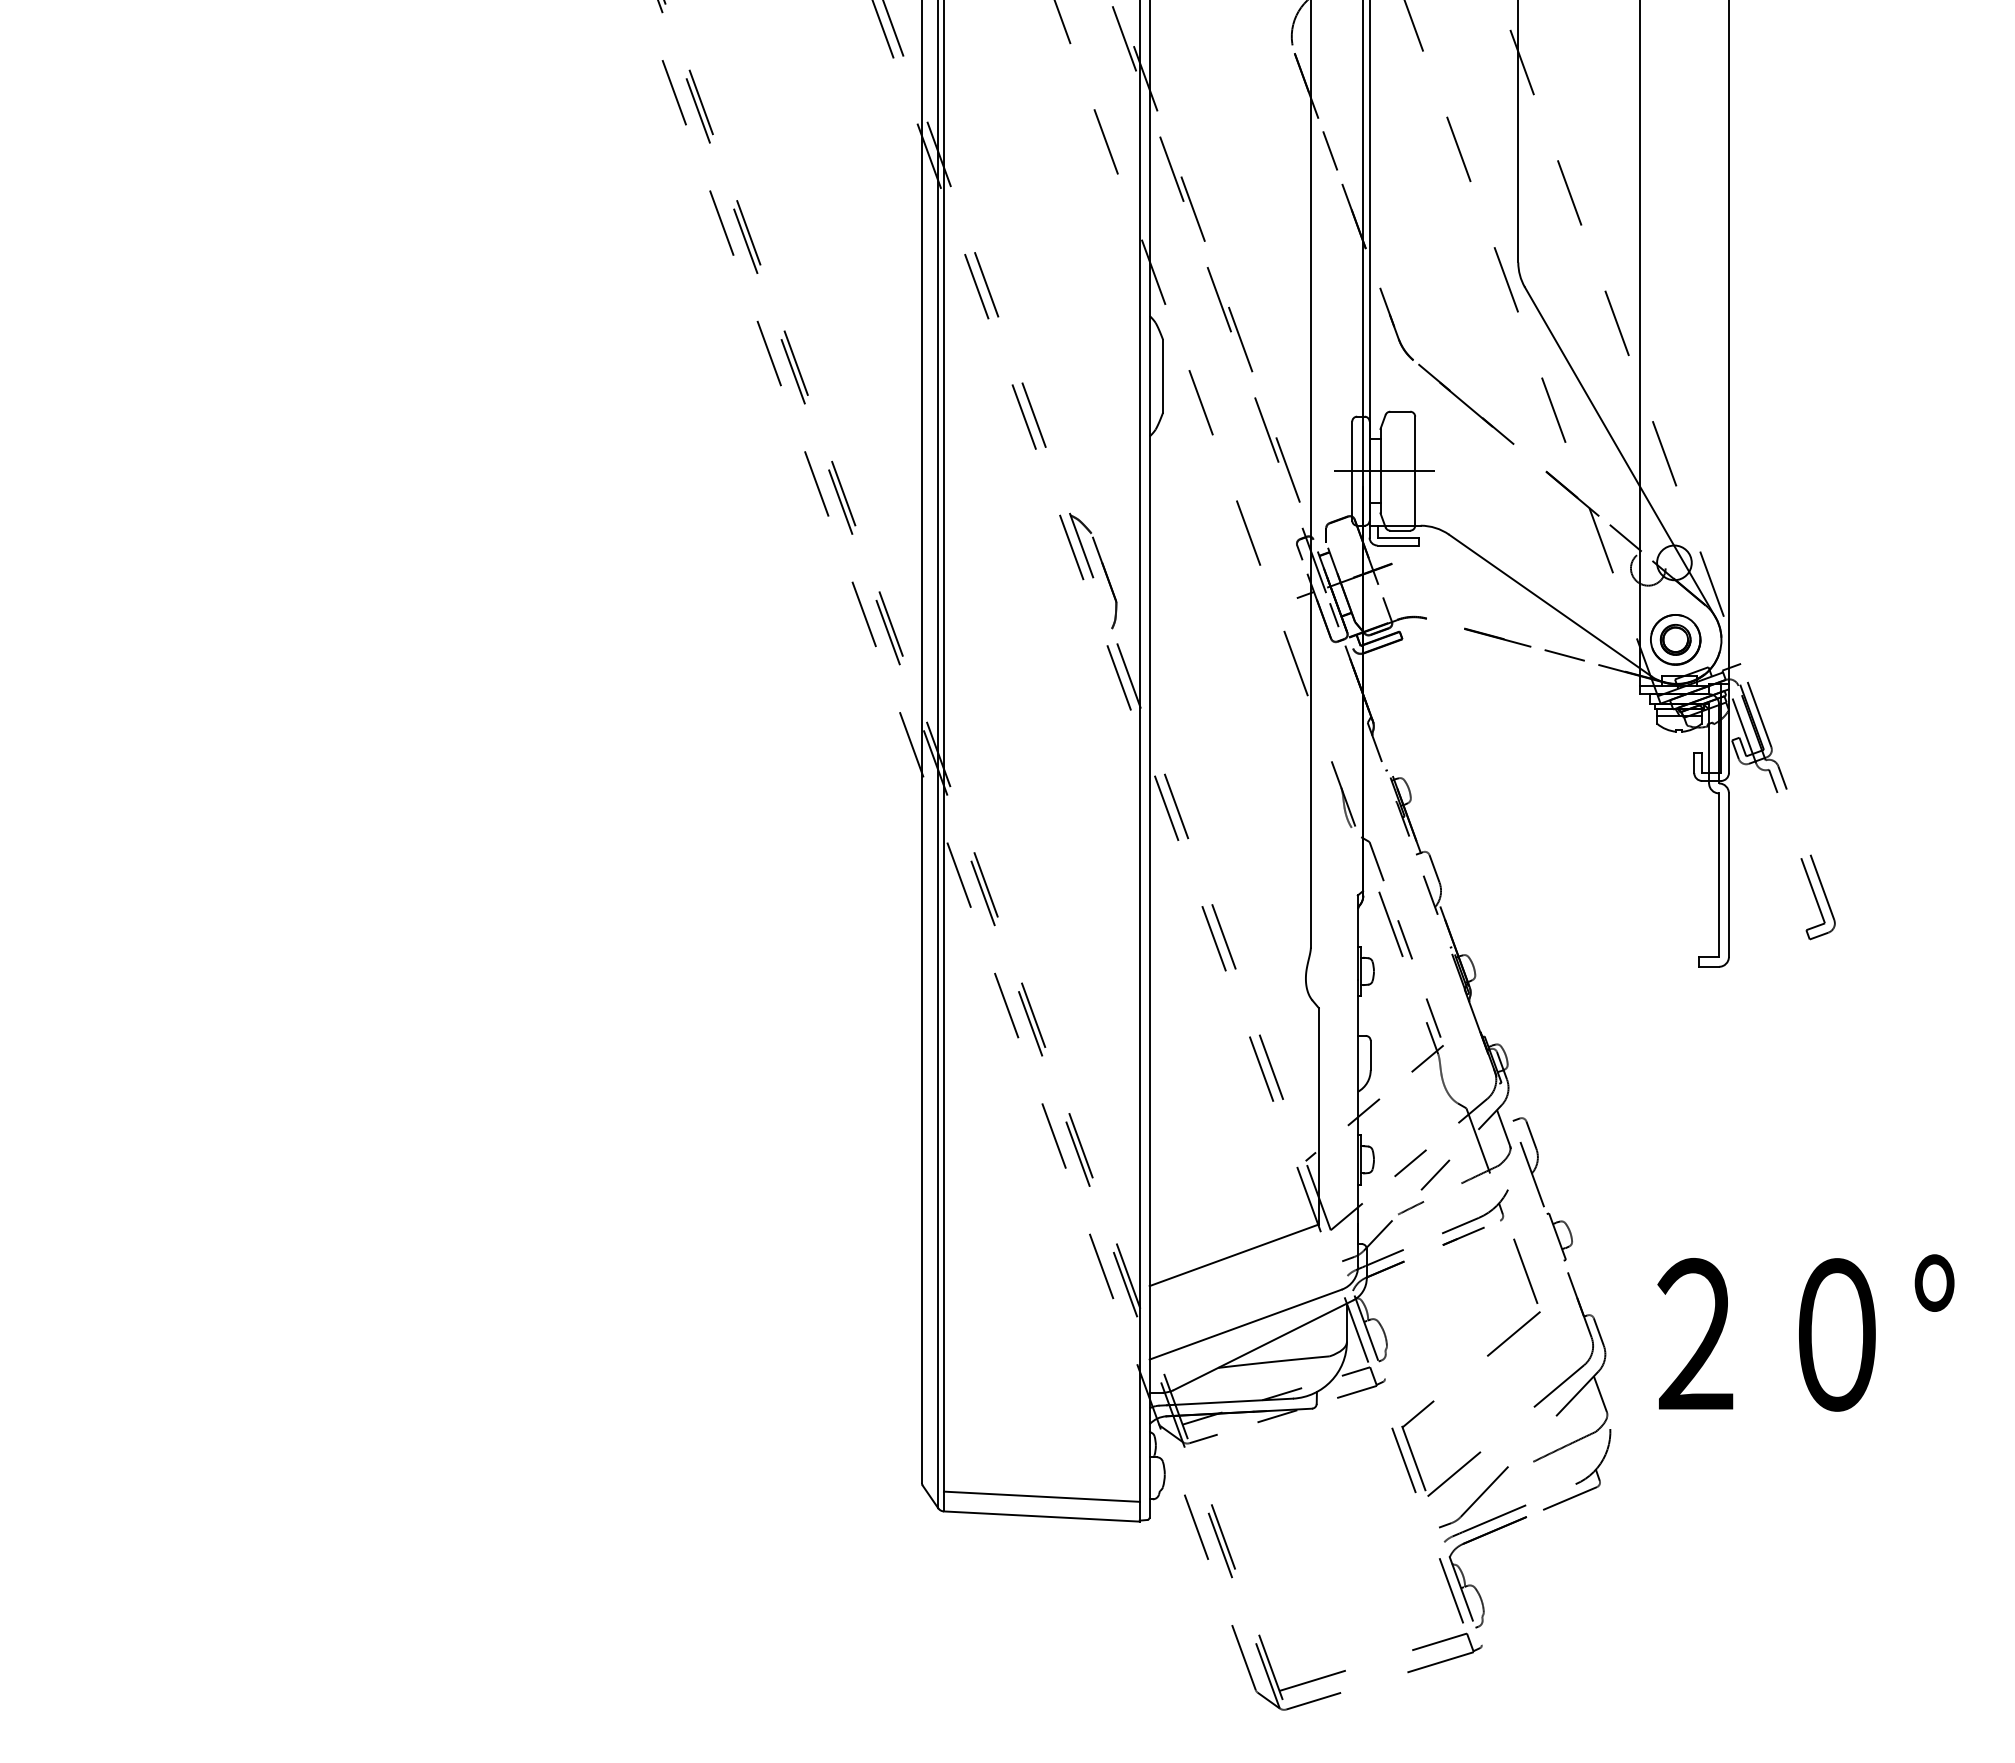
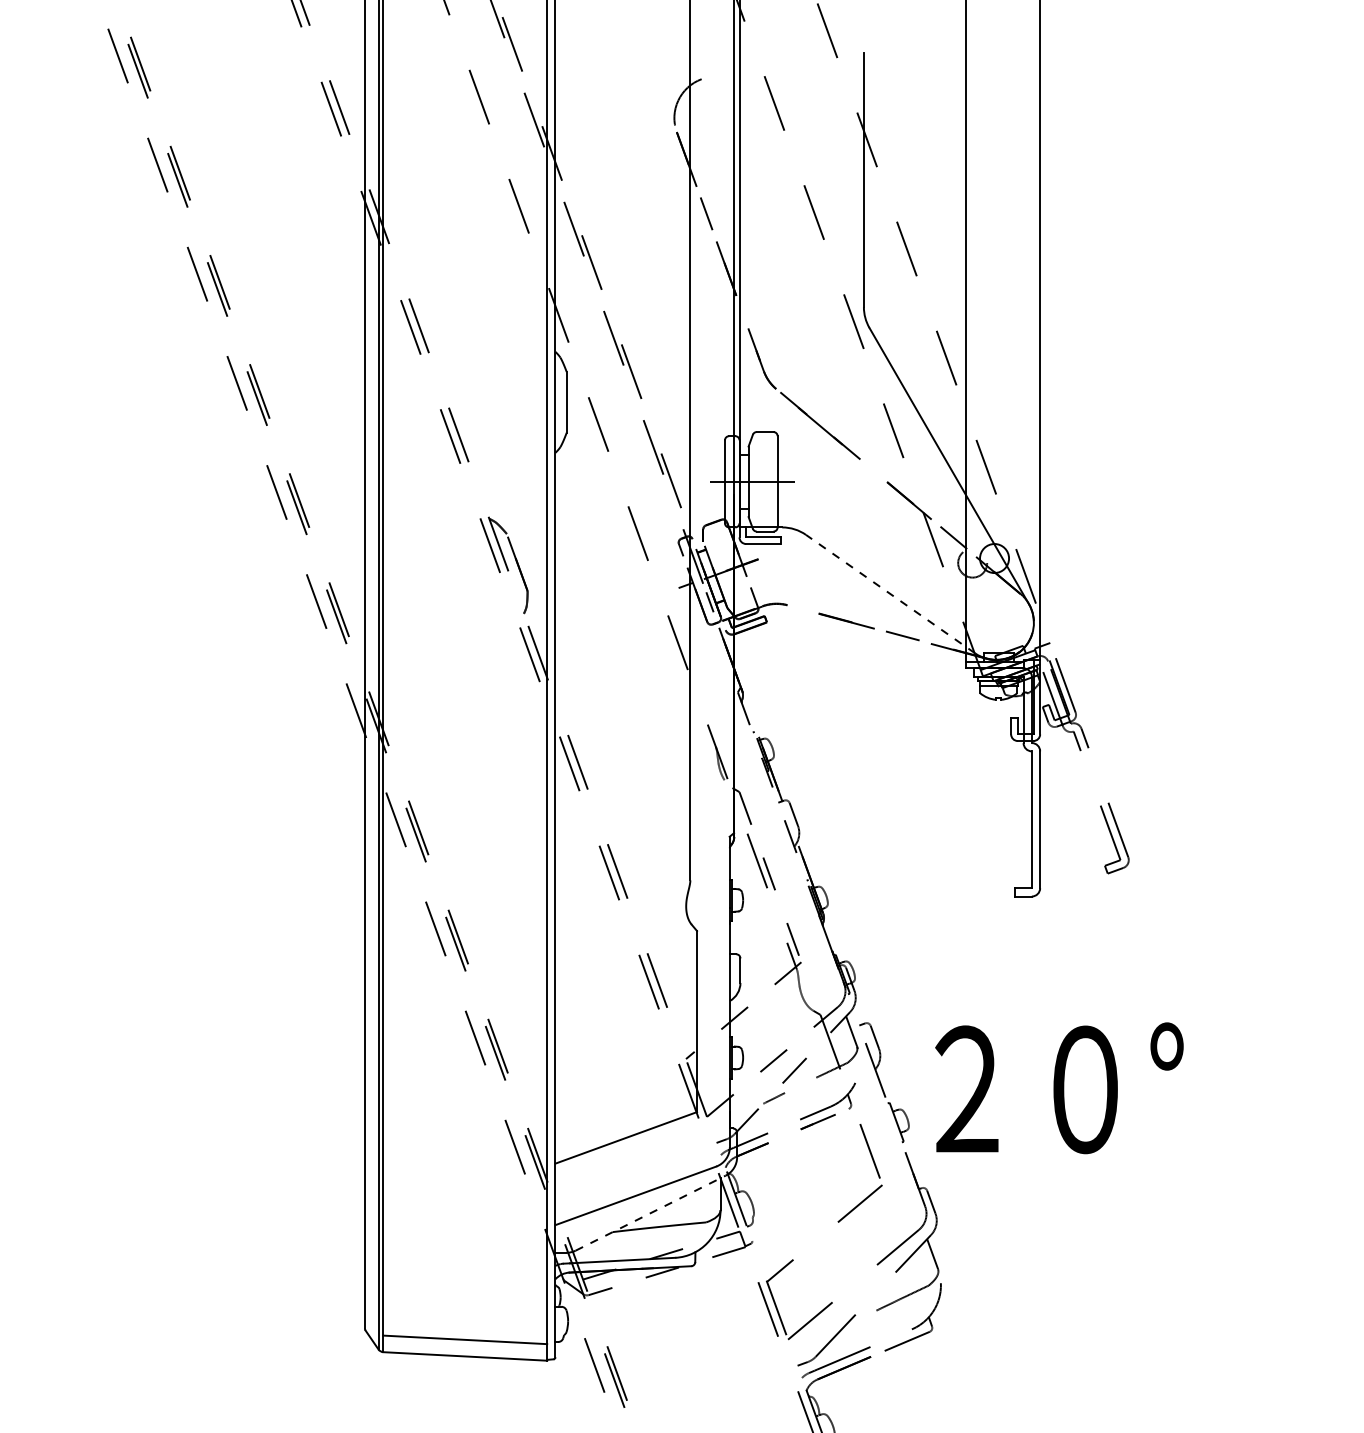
line: (1549, 605) -> (890, 594), solid -> dashed
part: (1675, 639) -> (995, 622), removed
text: (1805, 1332) -> (1059, 1087), moved
line: (1263, 1345) -> (650, 1213), solid -> dashed

